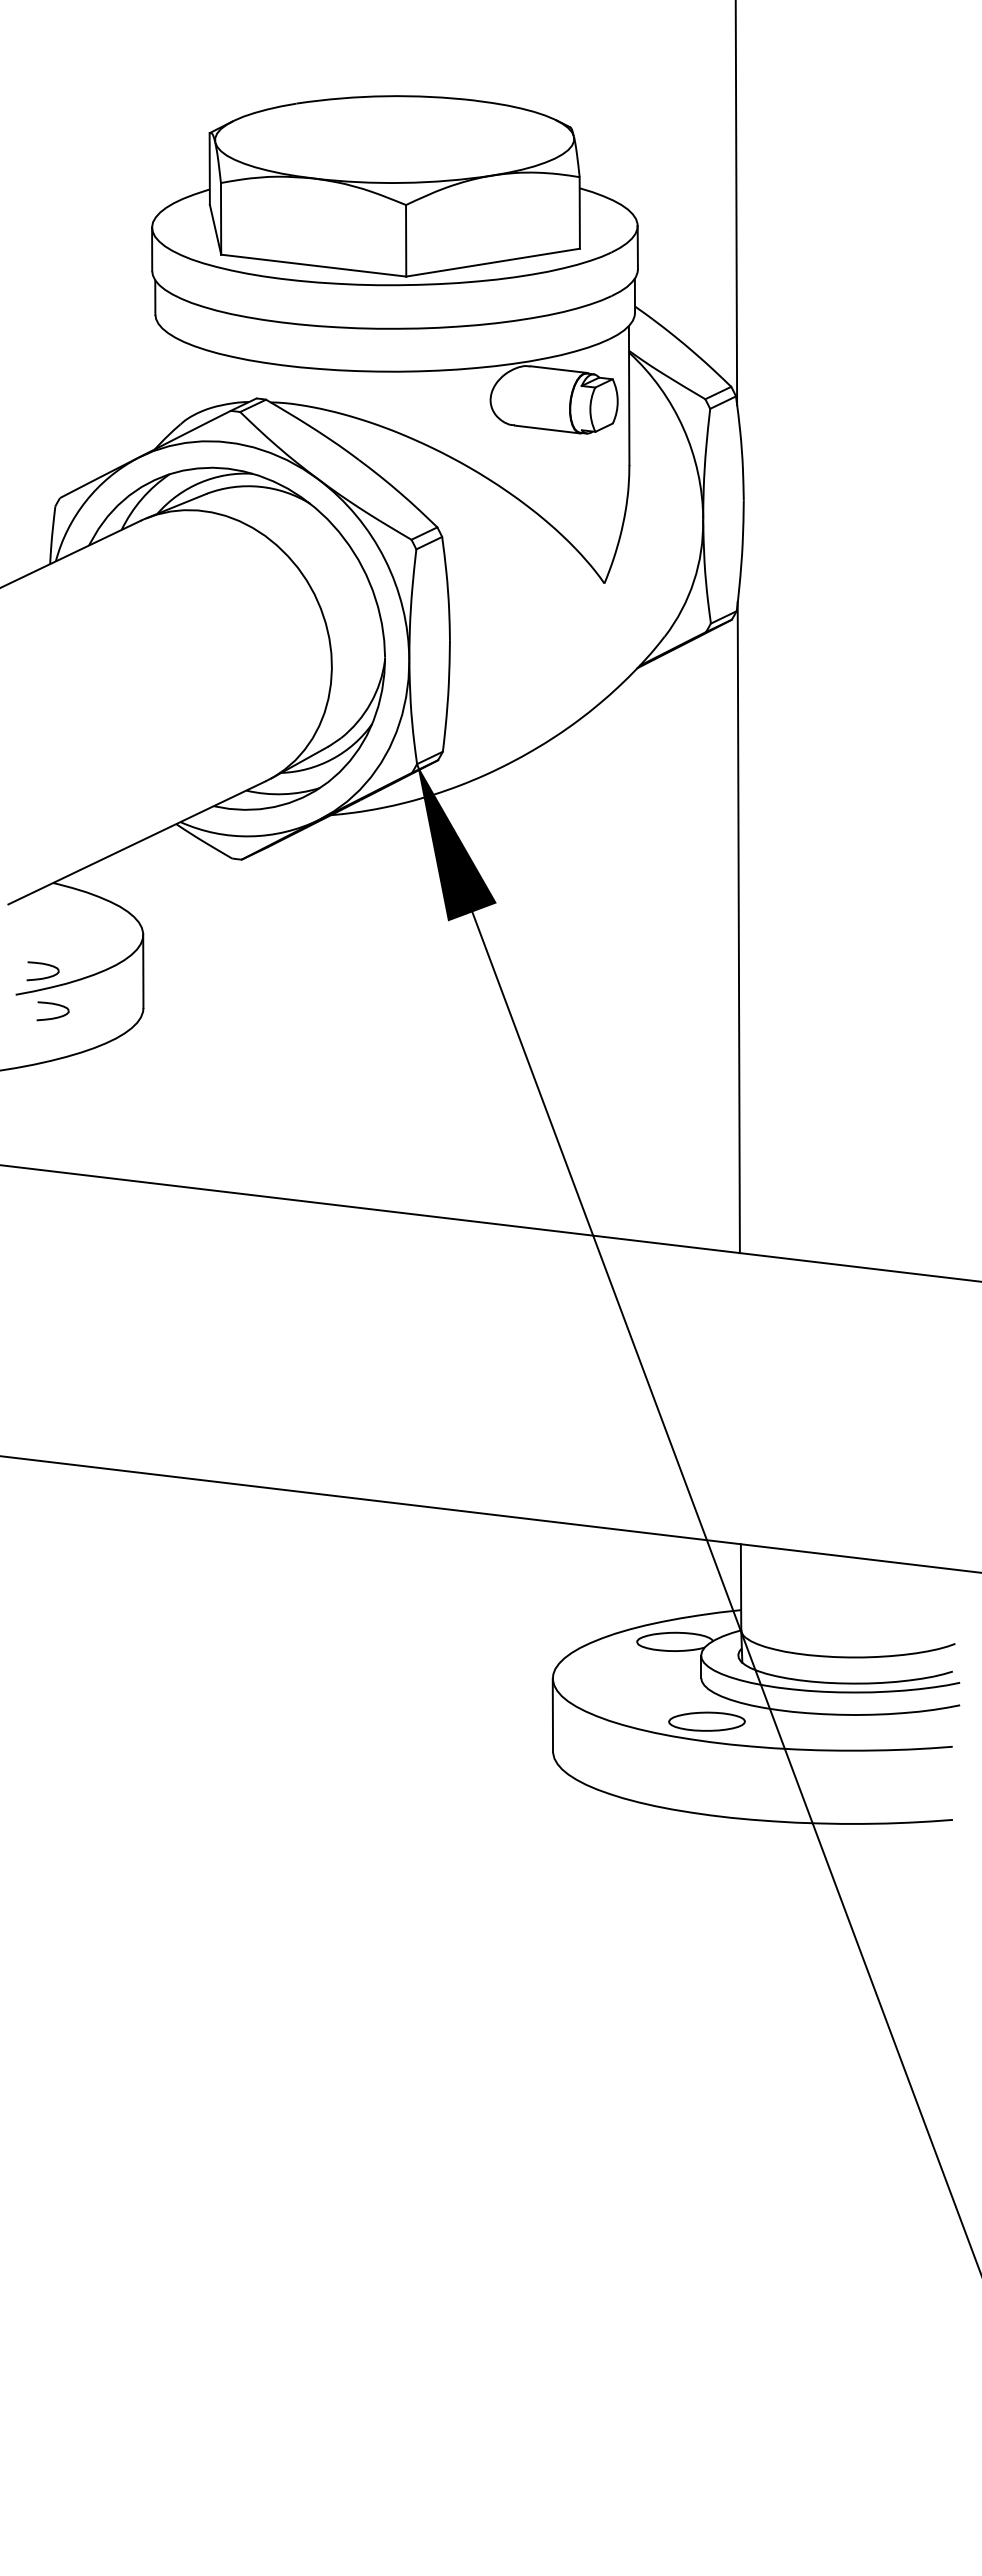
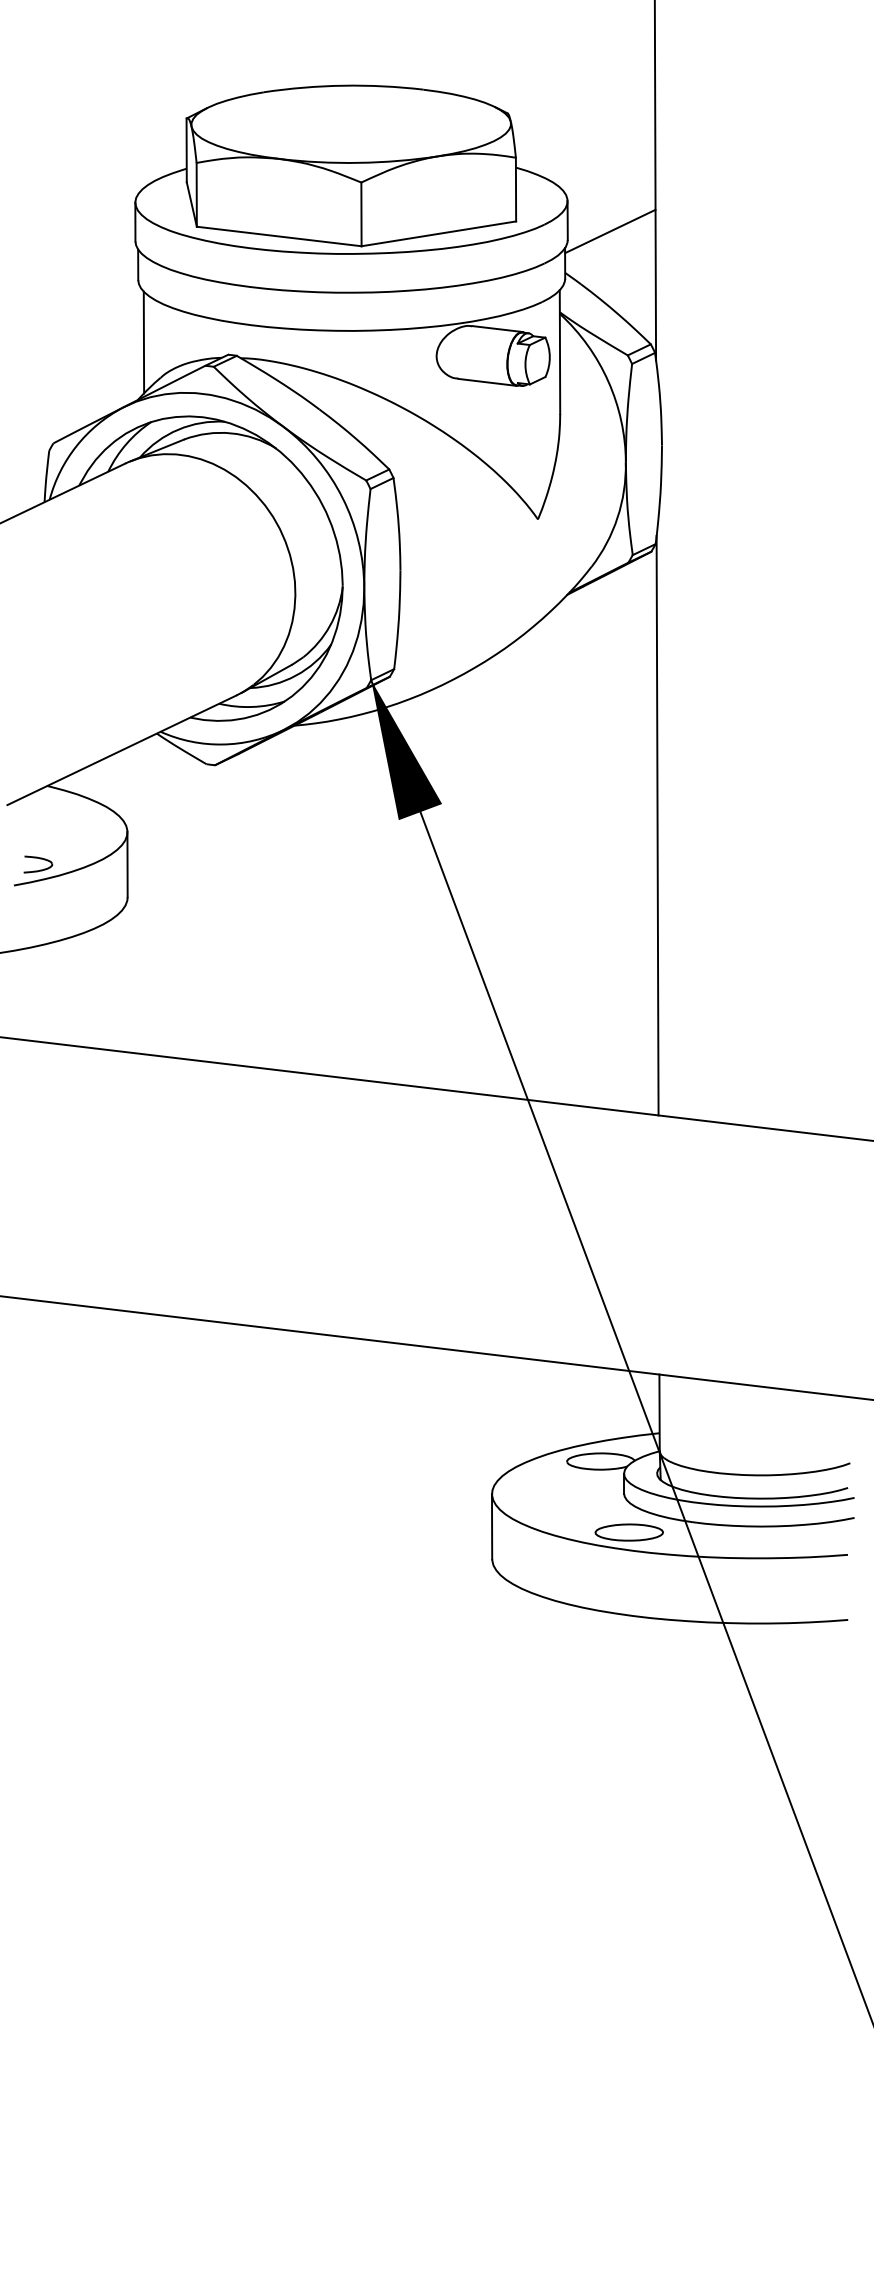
line: (685, 259) -> (610, 231), added
line: (161, 384) -> (143, 342), added
part: (52, 1011) -> (46, 900), removed

